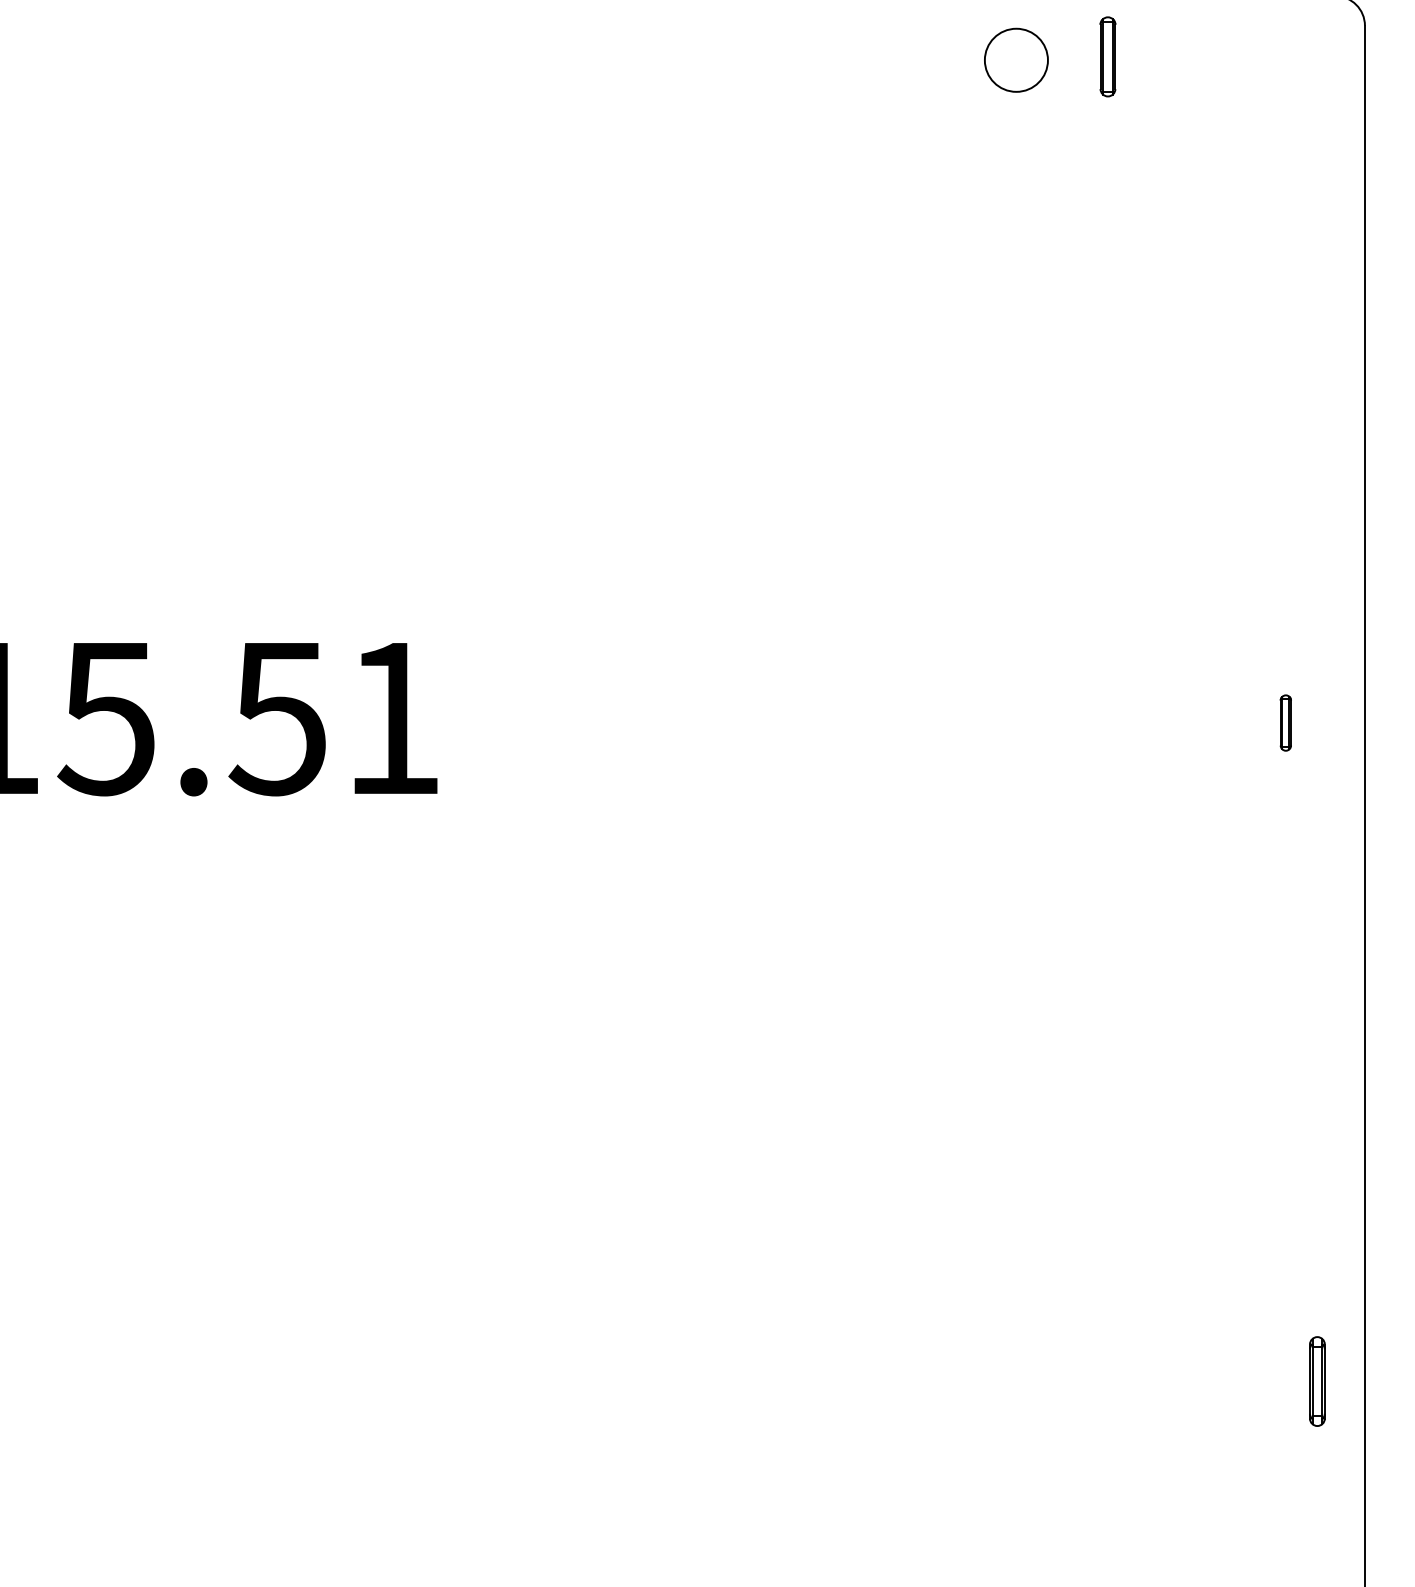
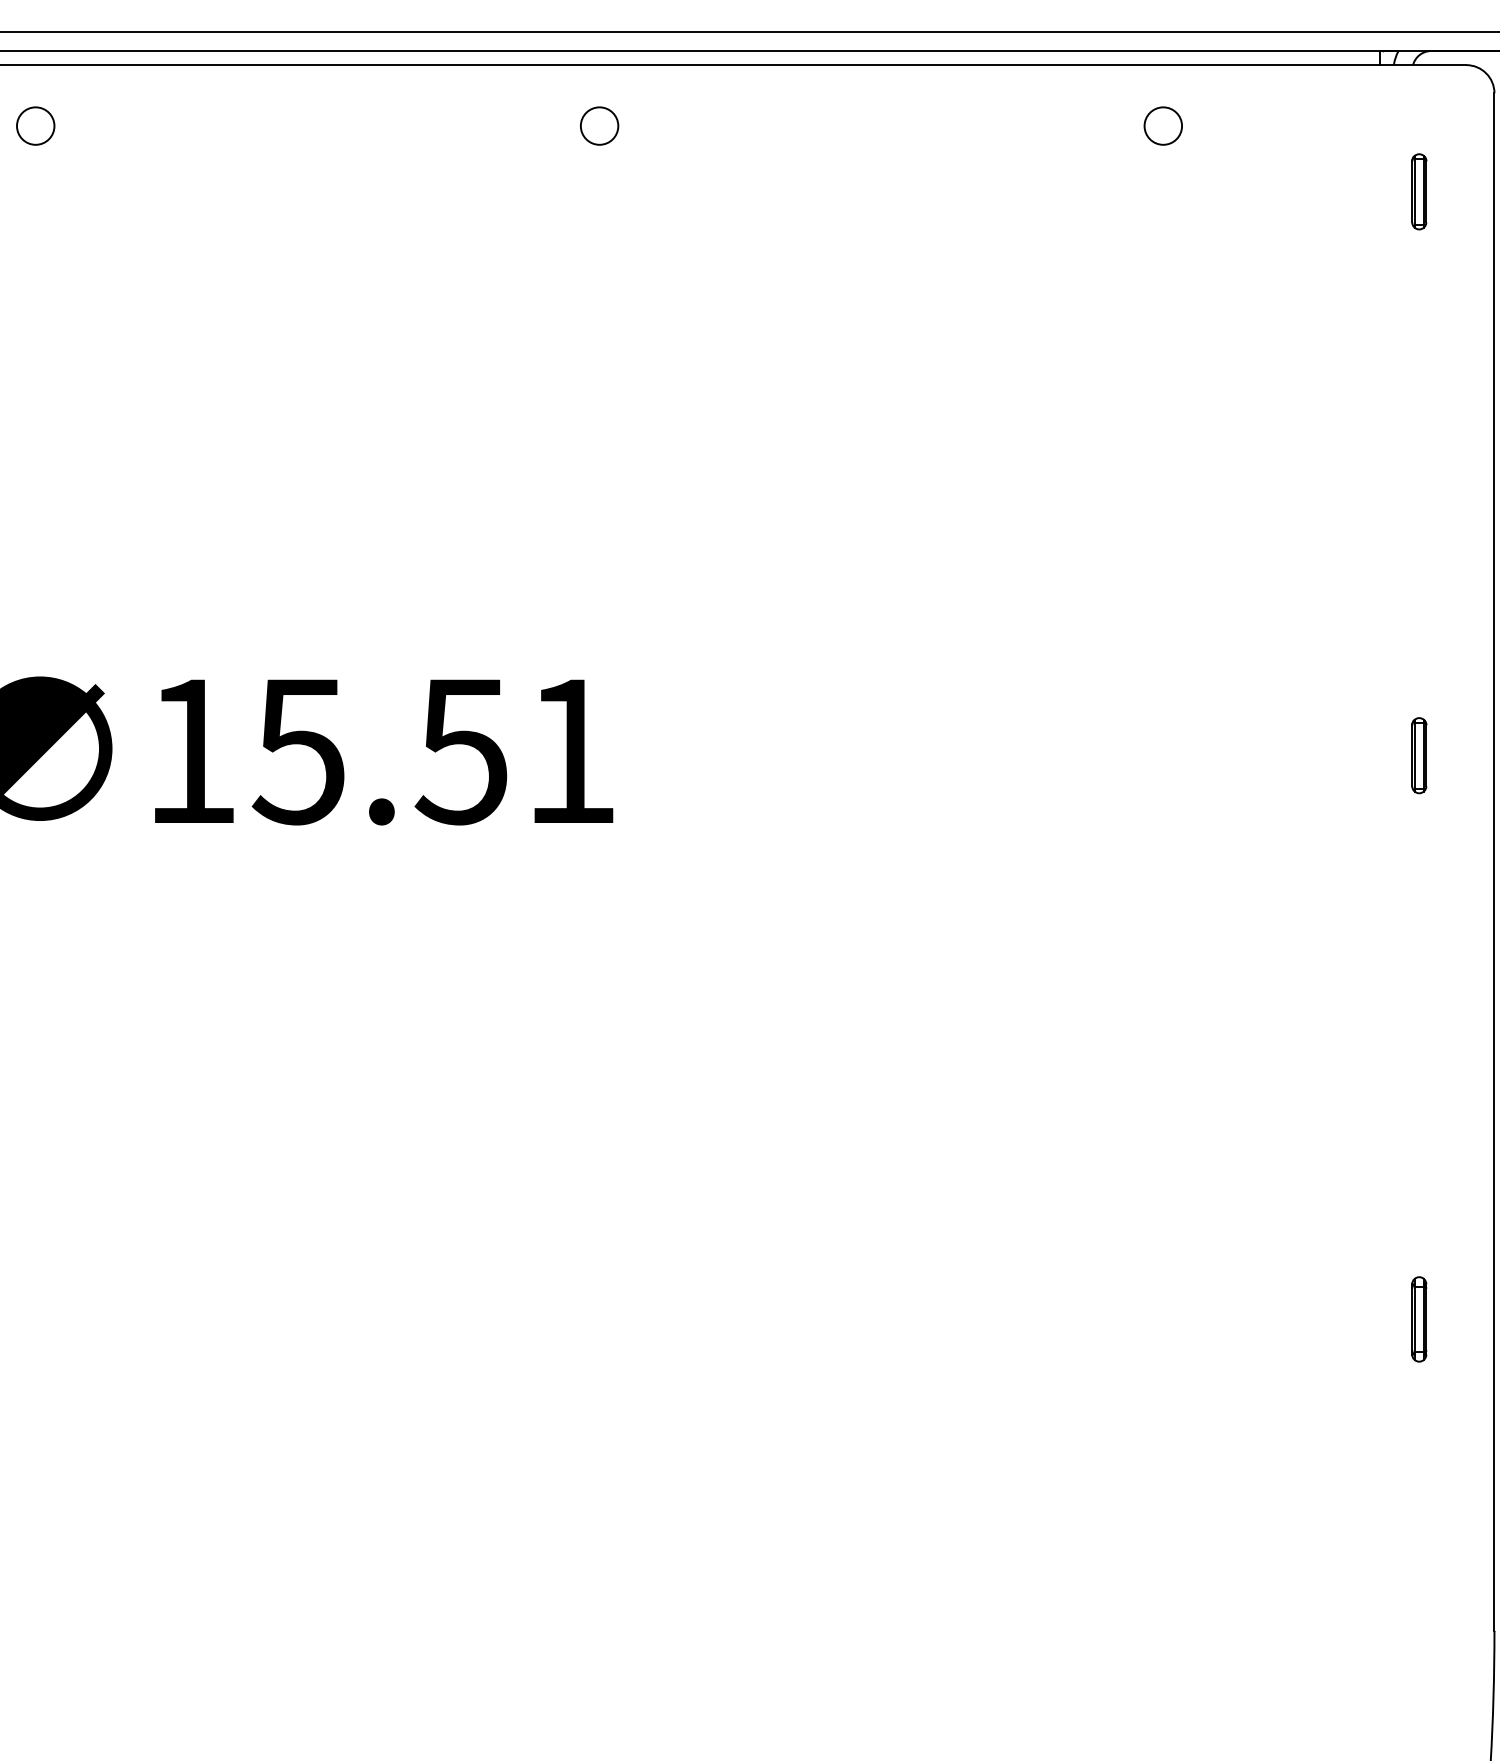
part: (1108, 56) -> (1419, 191), moved
circle: (423, 59) -> (599, 125), added
circle: (1016, 59) -> (1163, 125), size x0.62
part: (1286, 722) -> (1419, 755), size x1.43
part: (1317, 1381) -> (1419, 1319), moved

